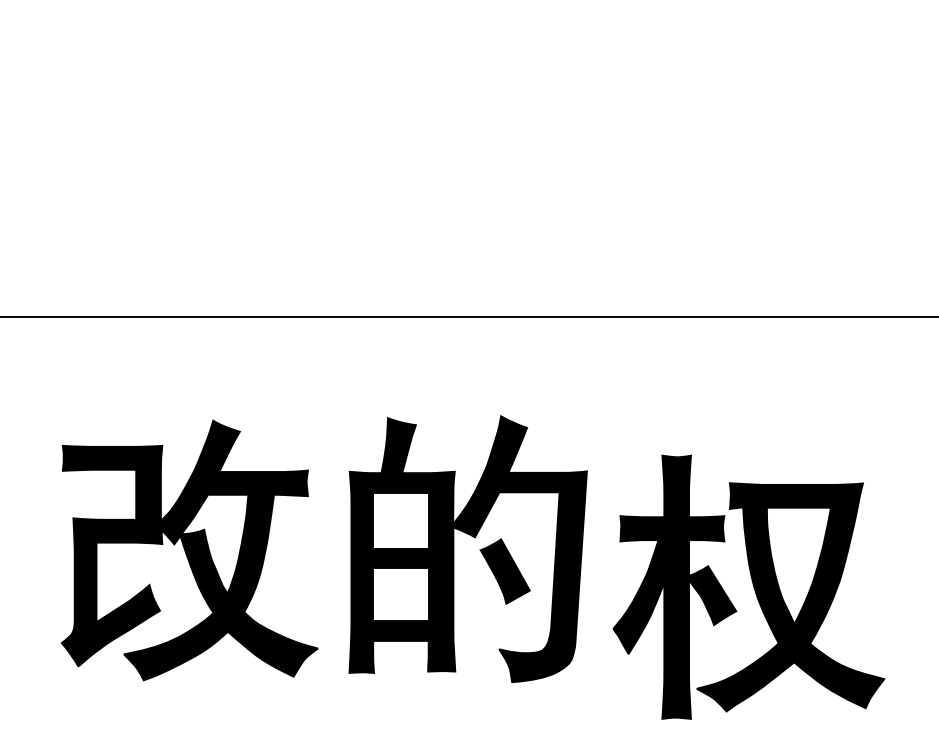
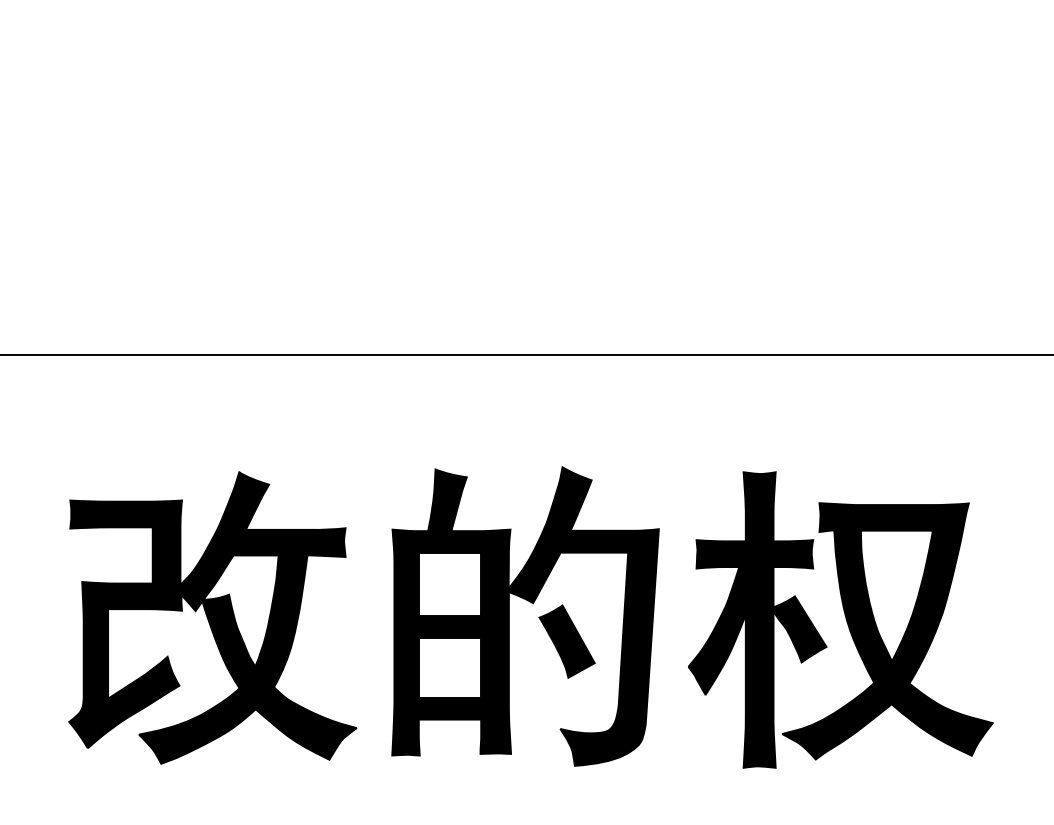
part: (748, 586) -> (840, 619), moved

